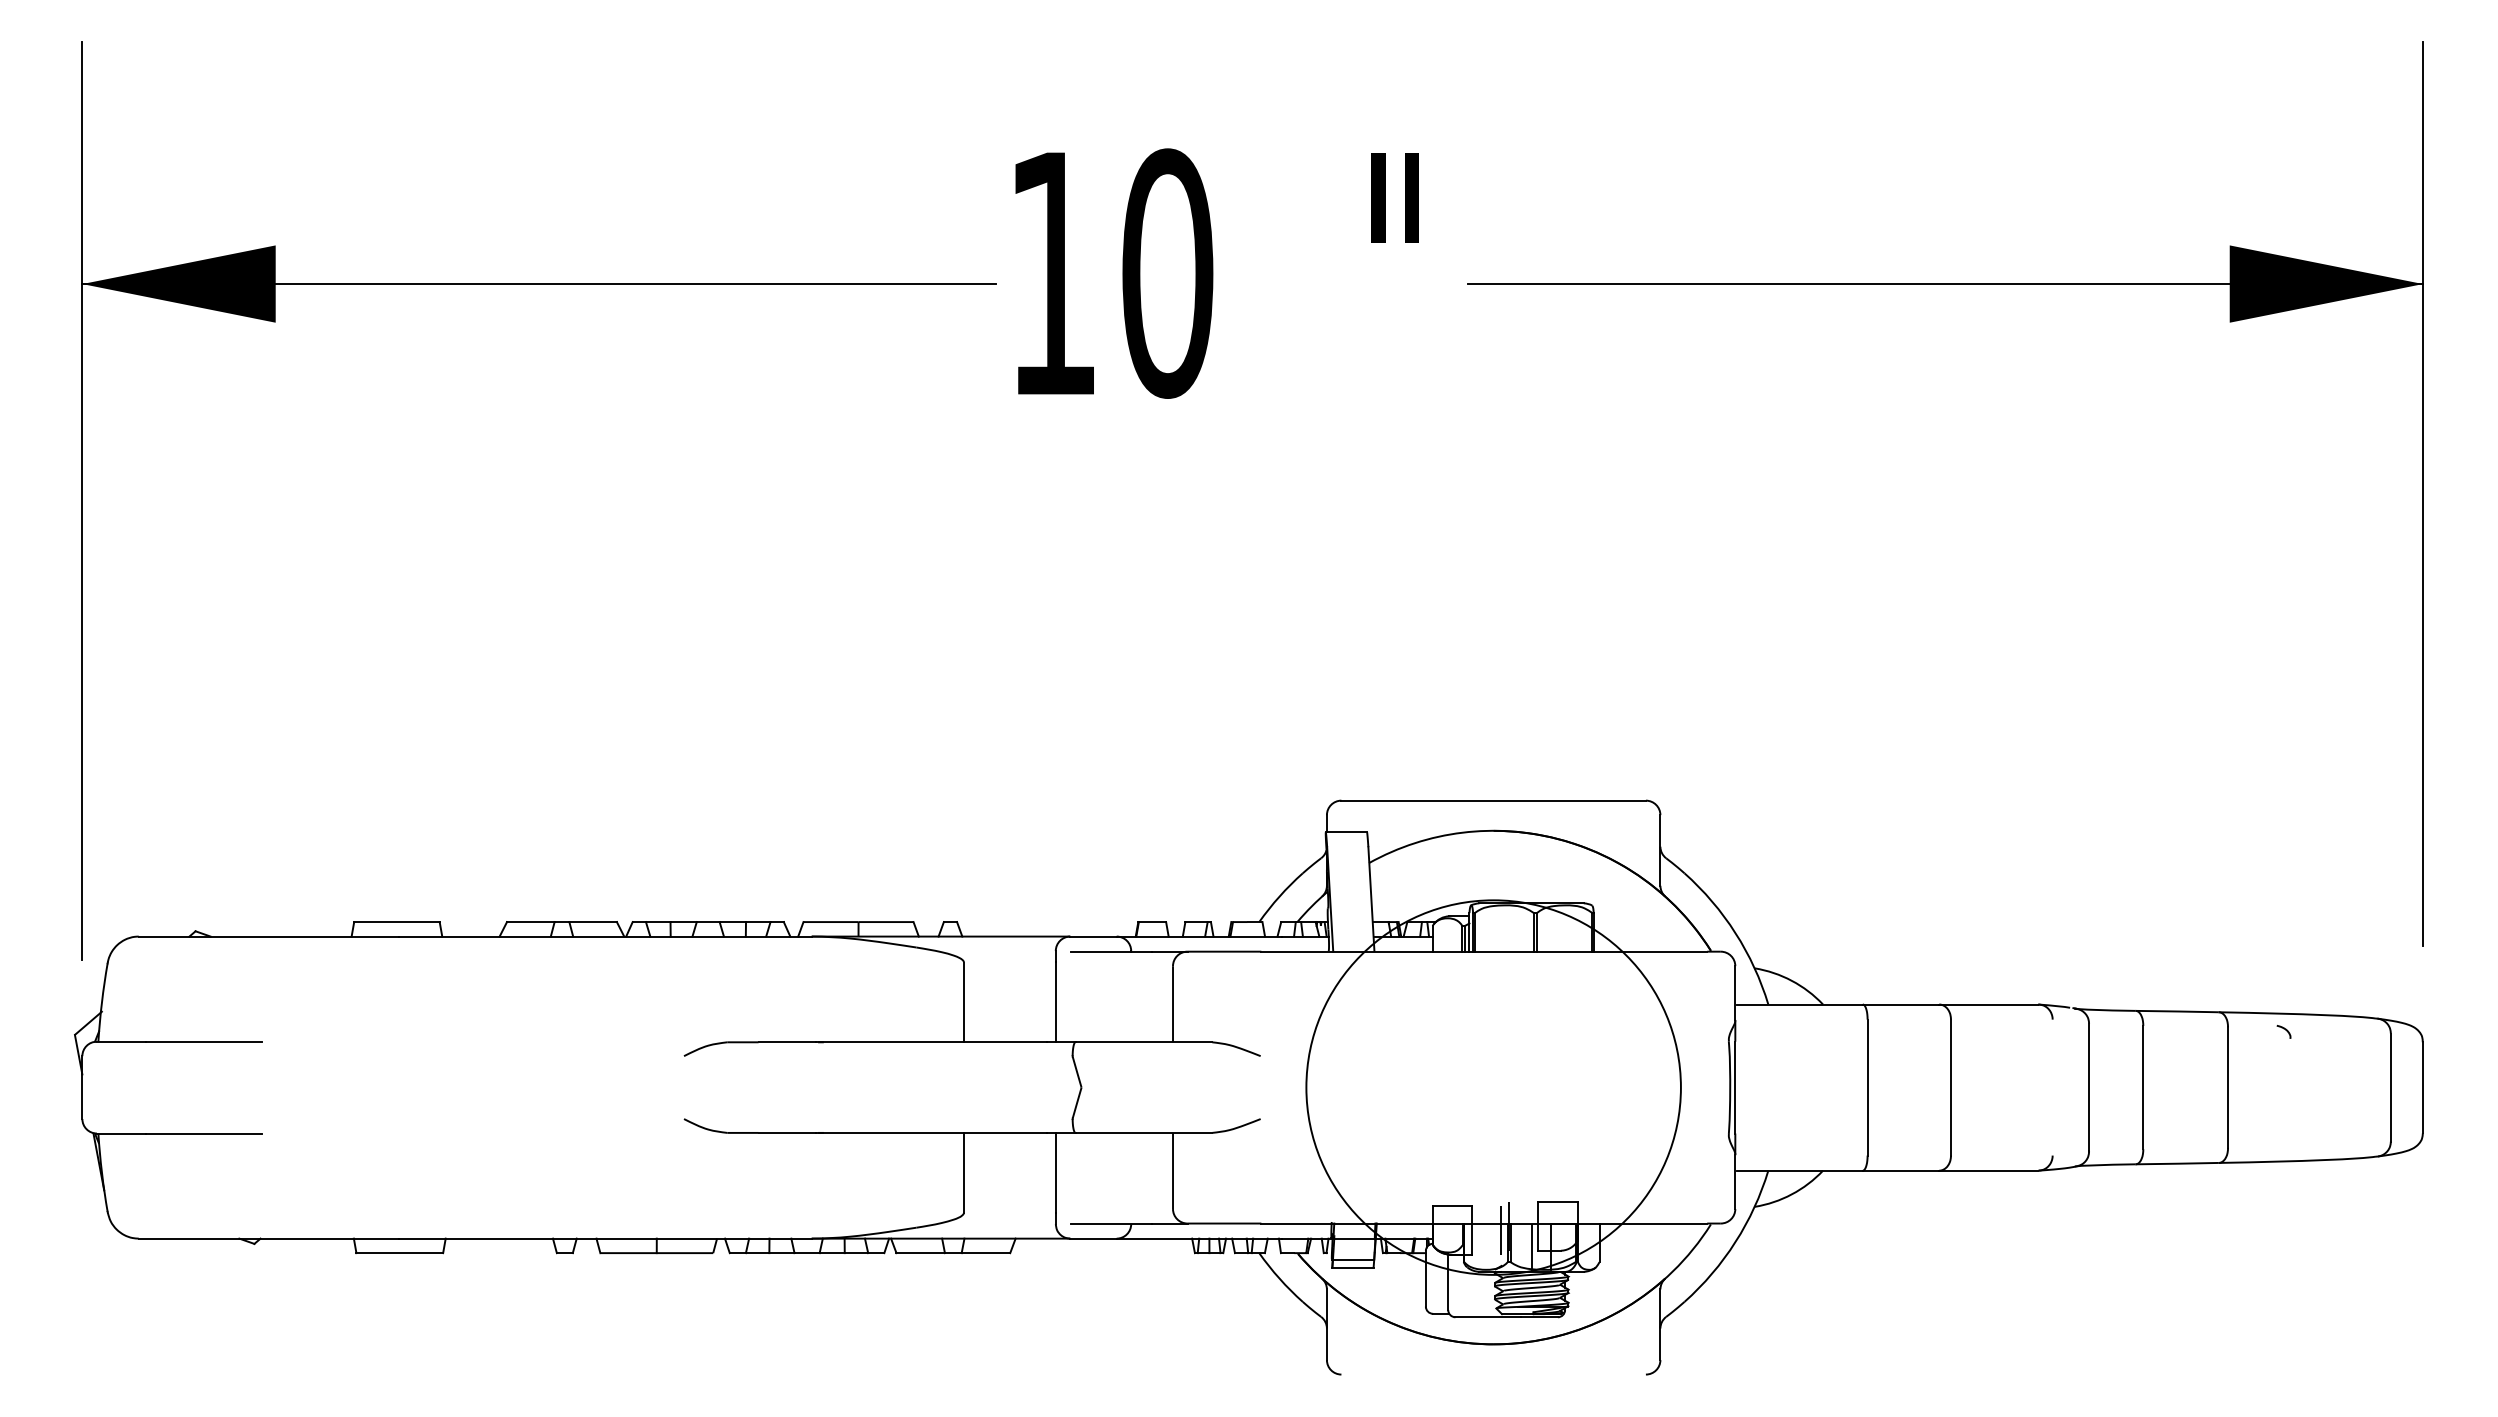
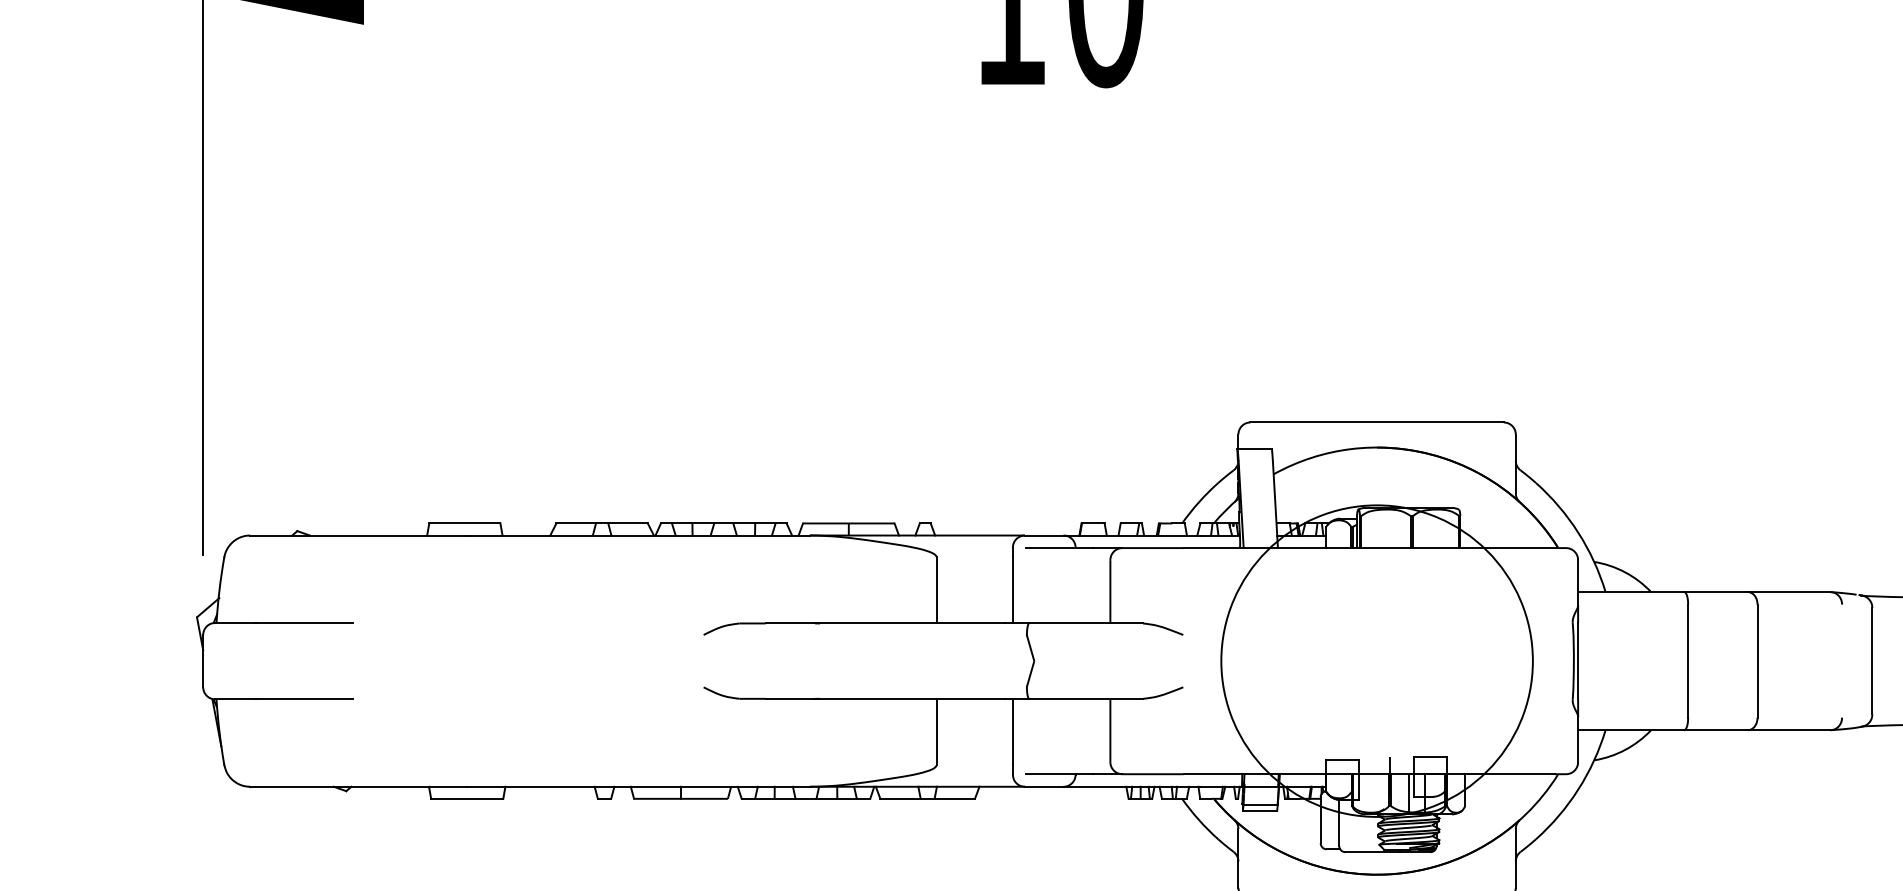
line: (1501, 1230) -> (1383, 780), removed

